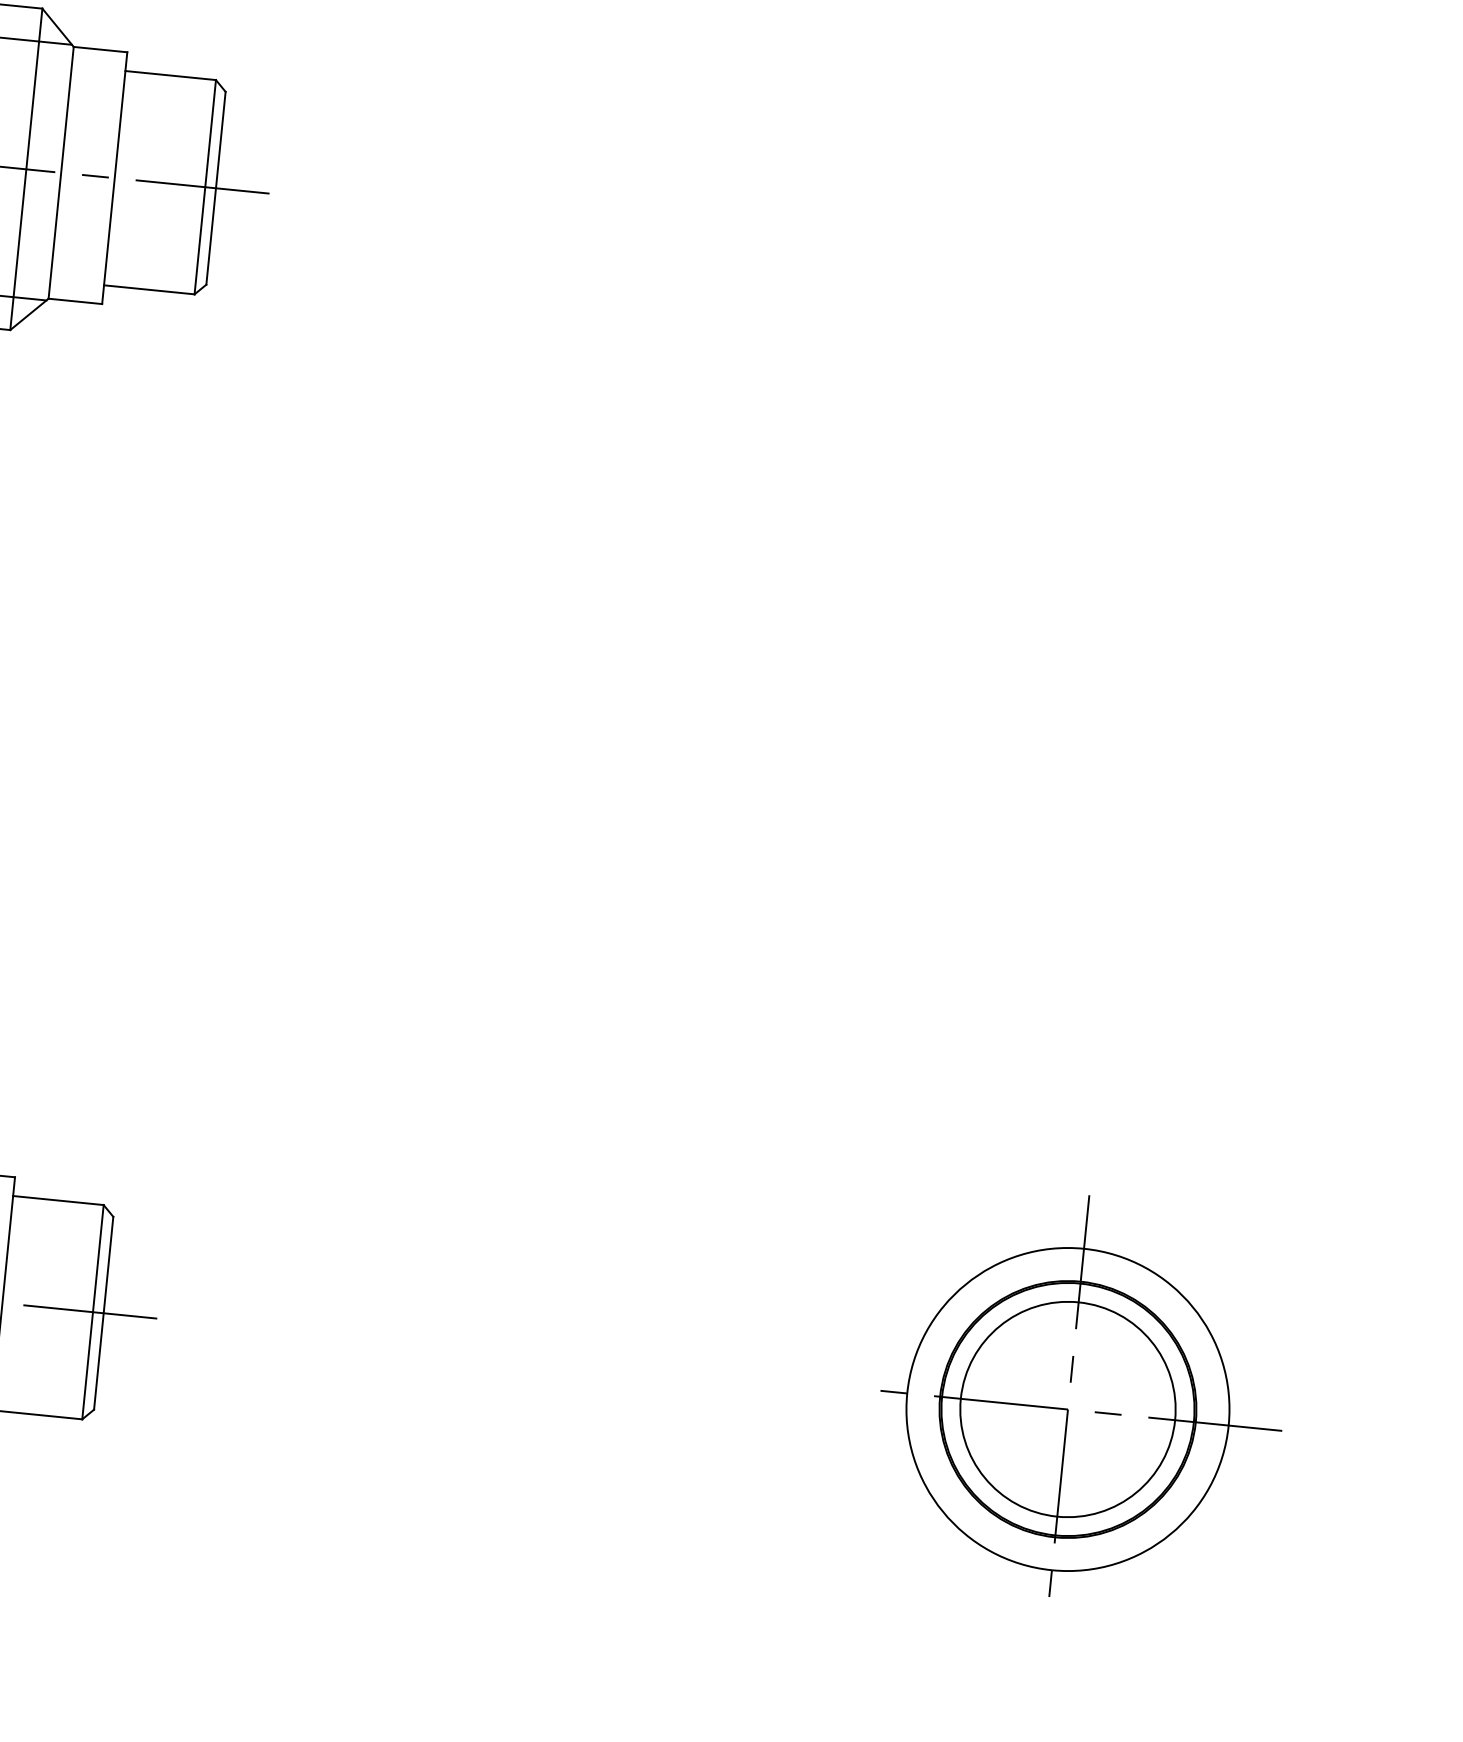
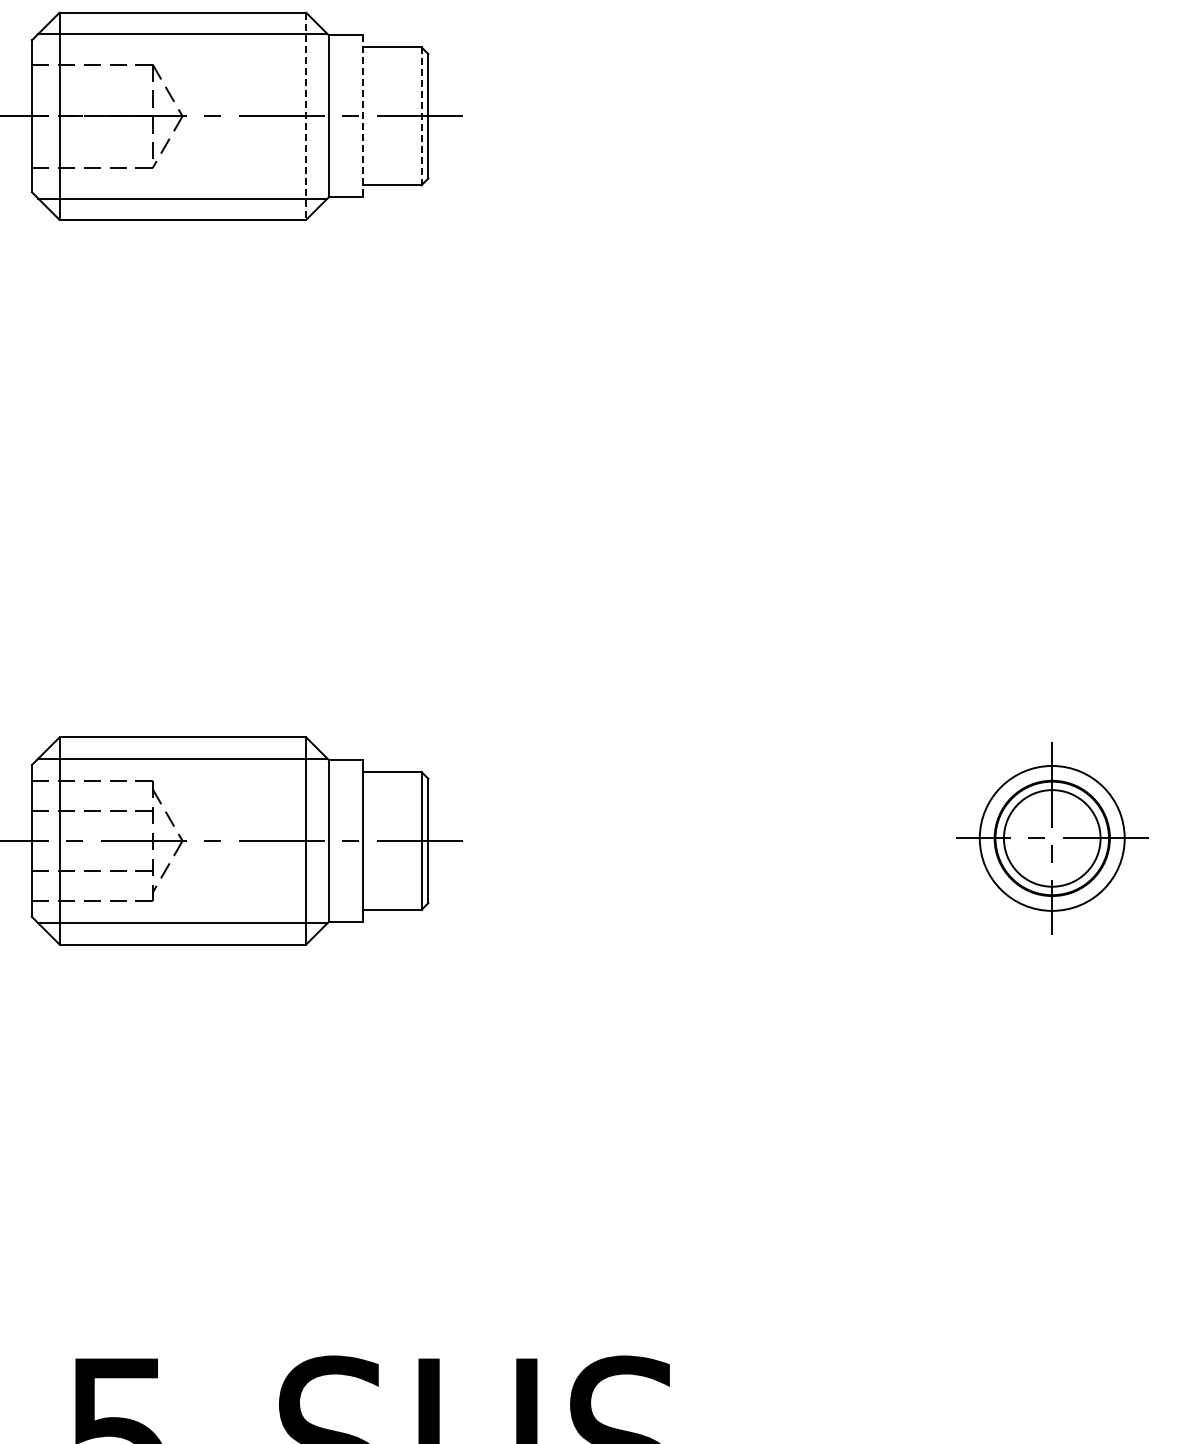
line: (26, 169) -> (306, 116), solid -> dashed
line: (115, 178) -> (363, 116), solid -> dashed
line: (205, 187) -> (421, 116), solid -> dashed
part: (1083, 1397) -> (1058, 832), size x0.7

